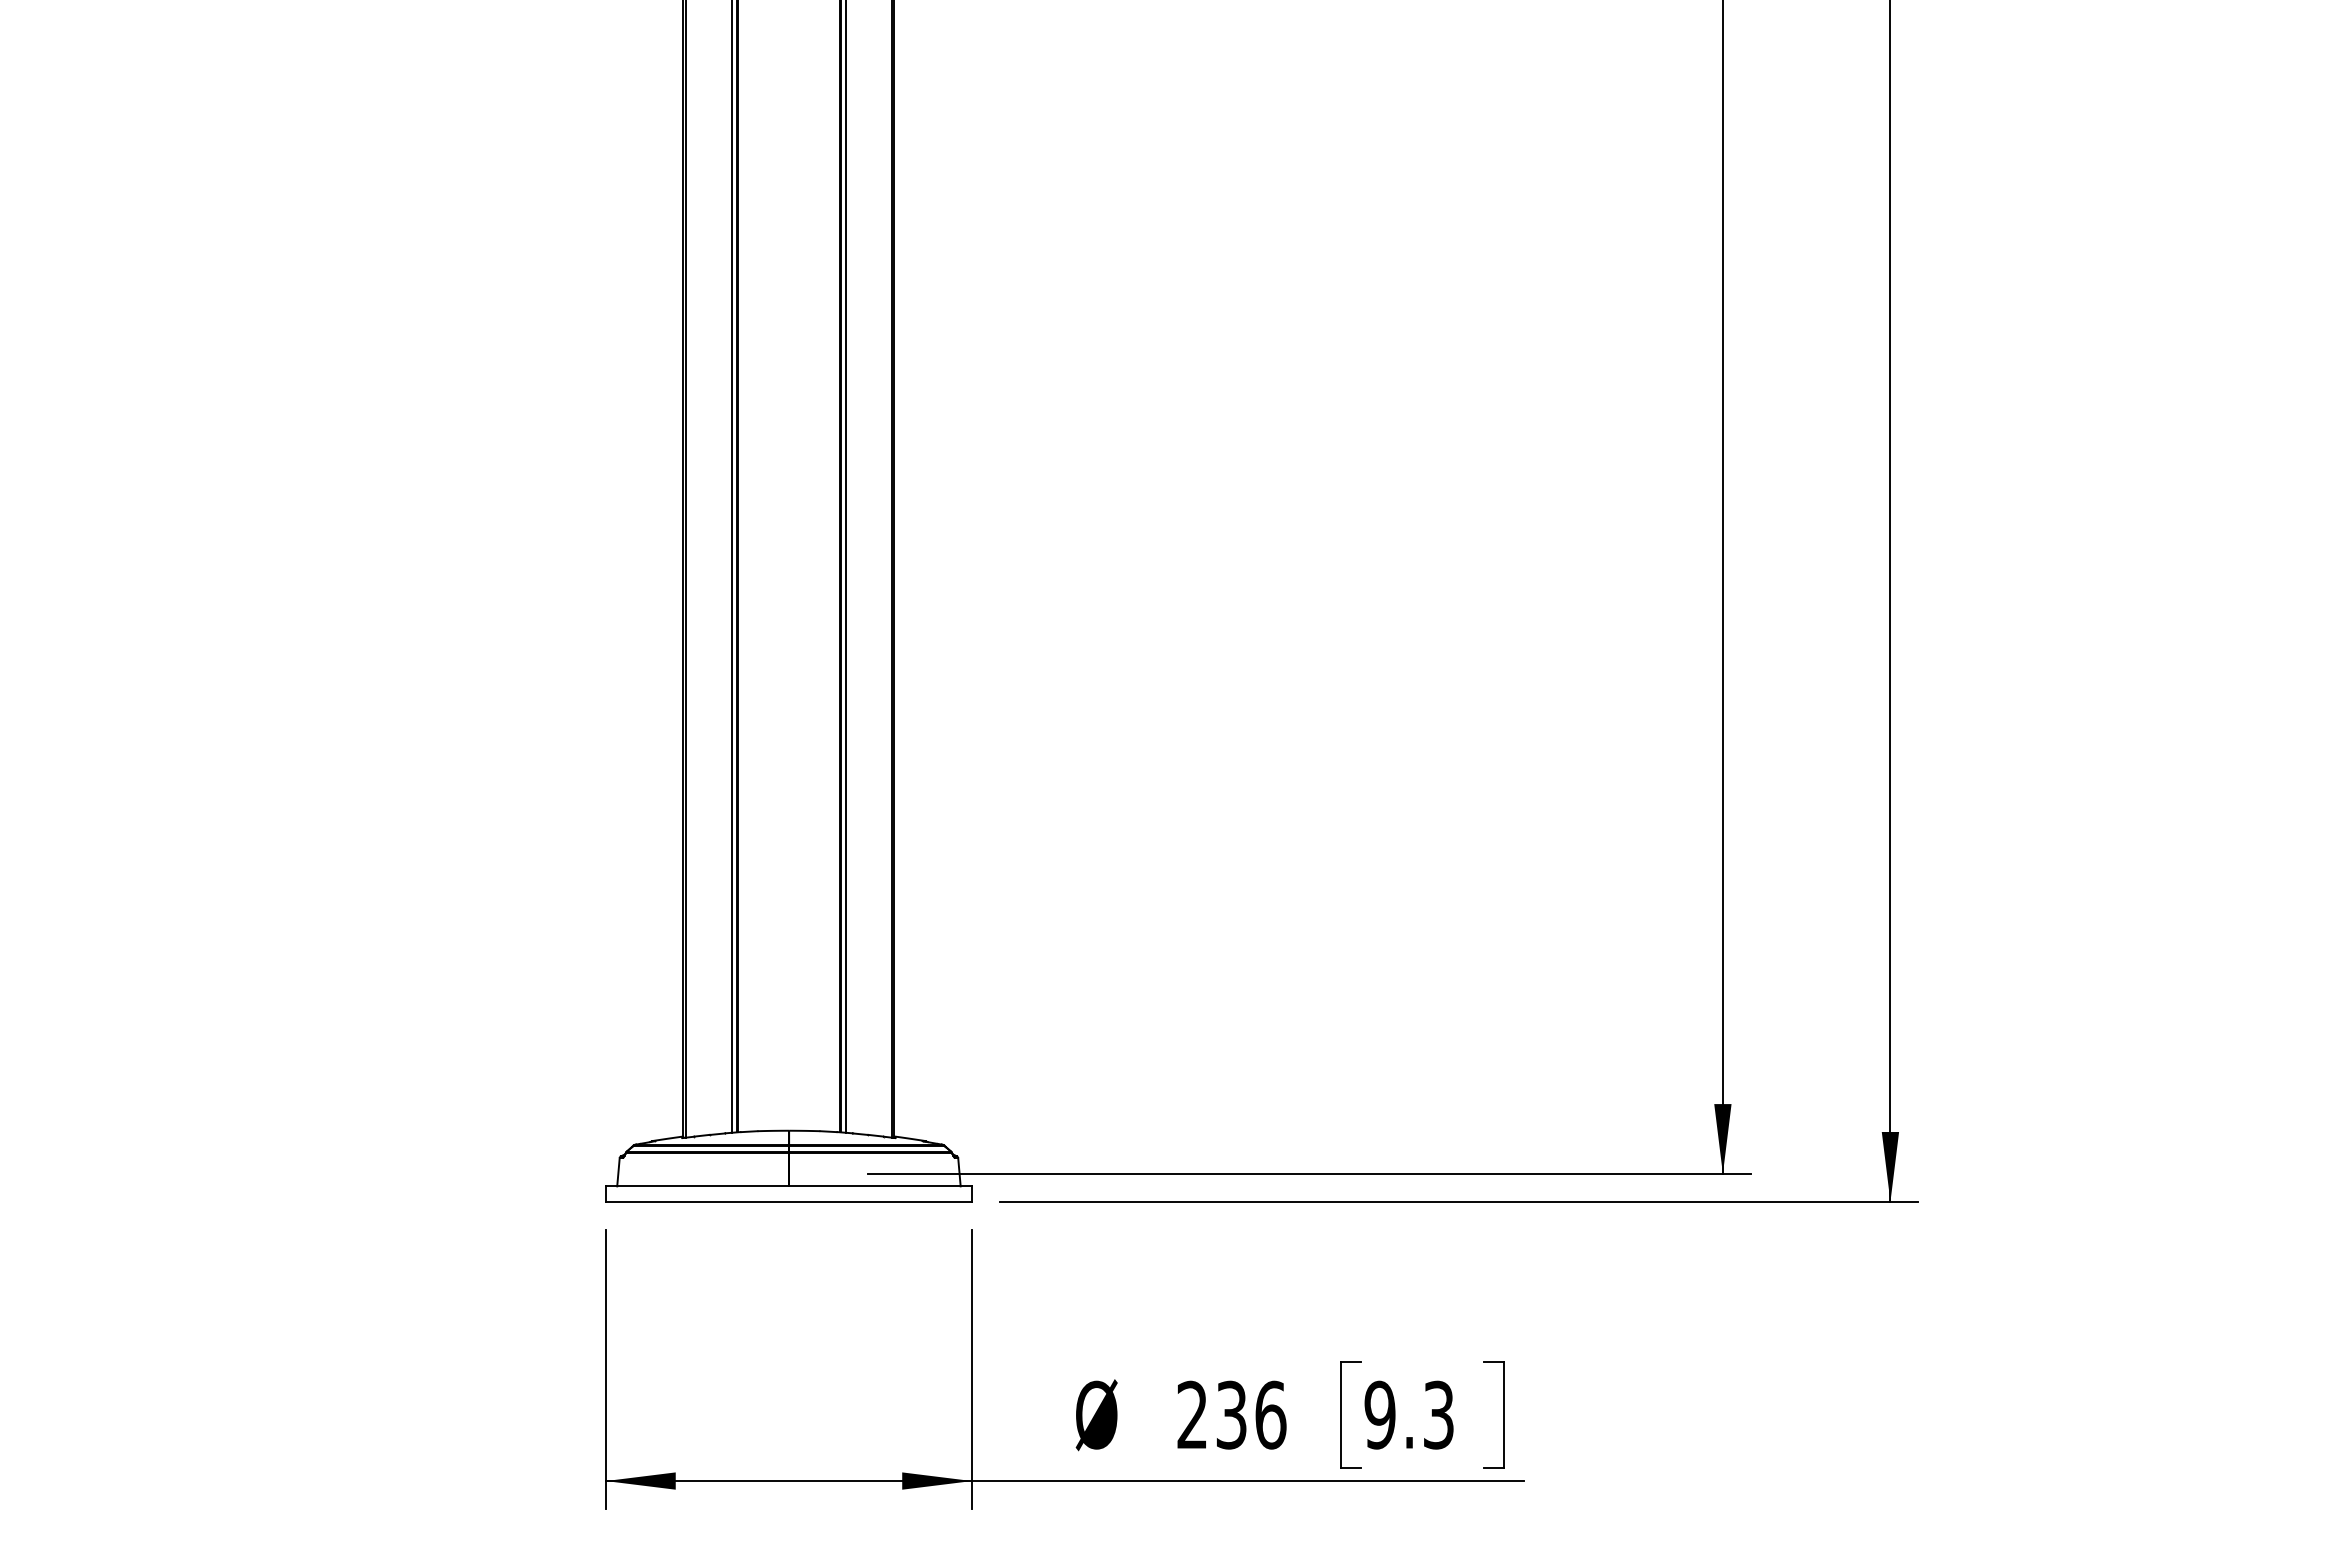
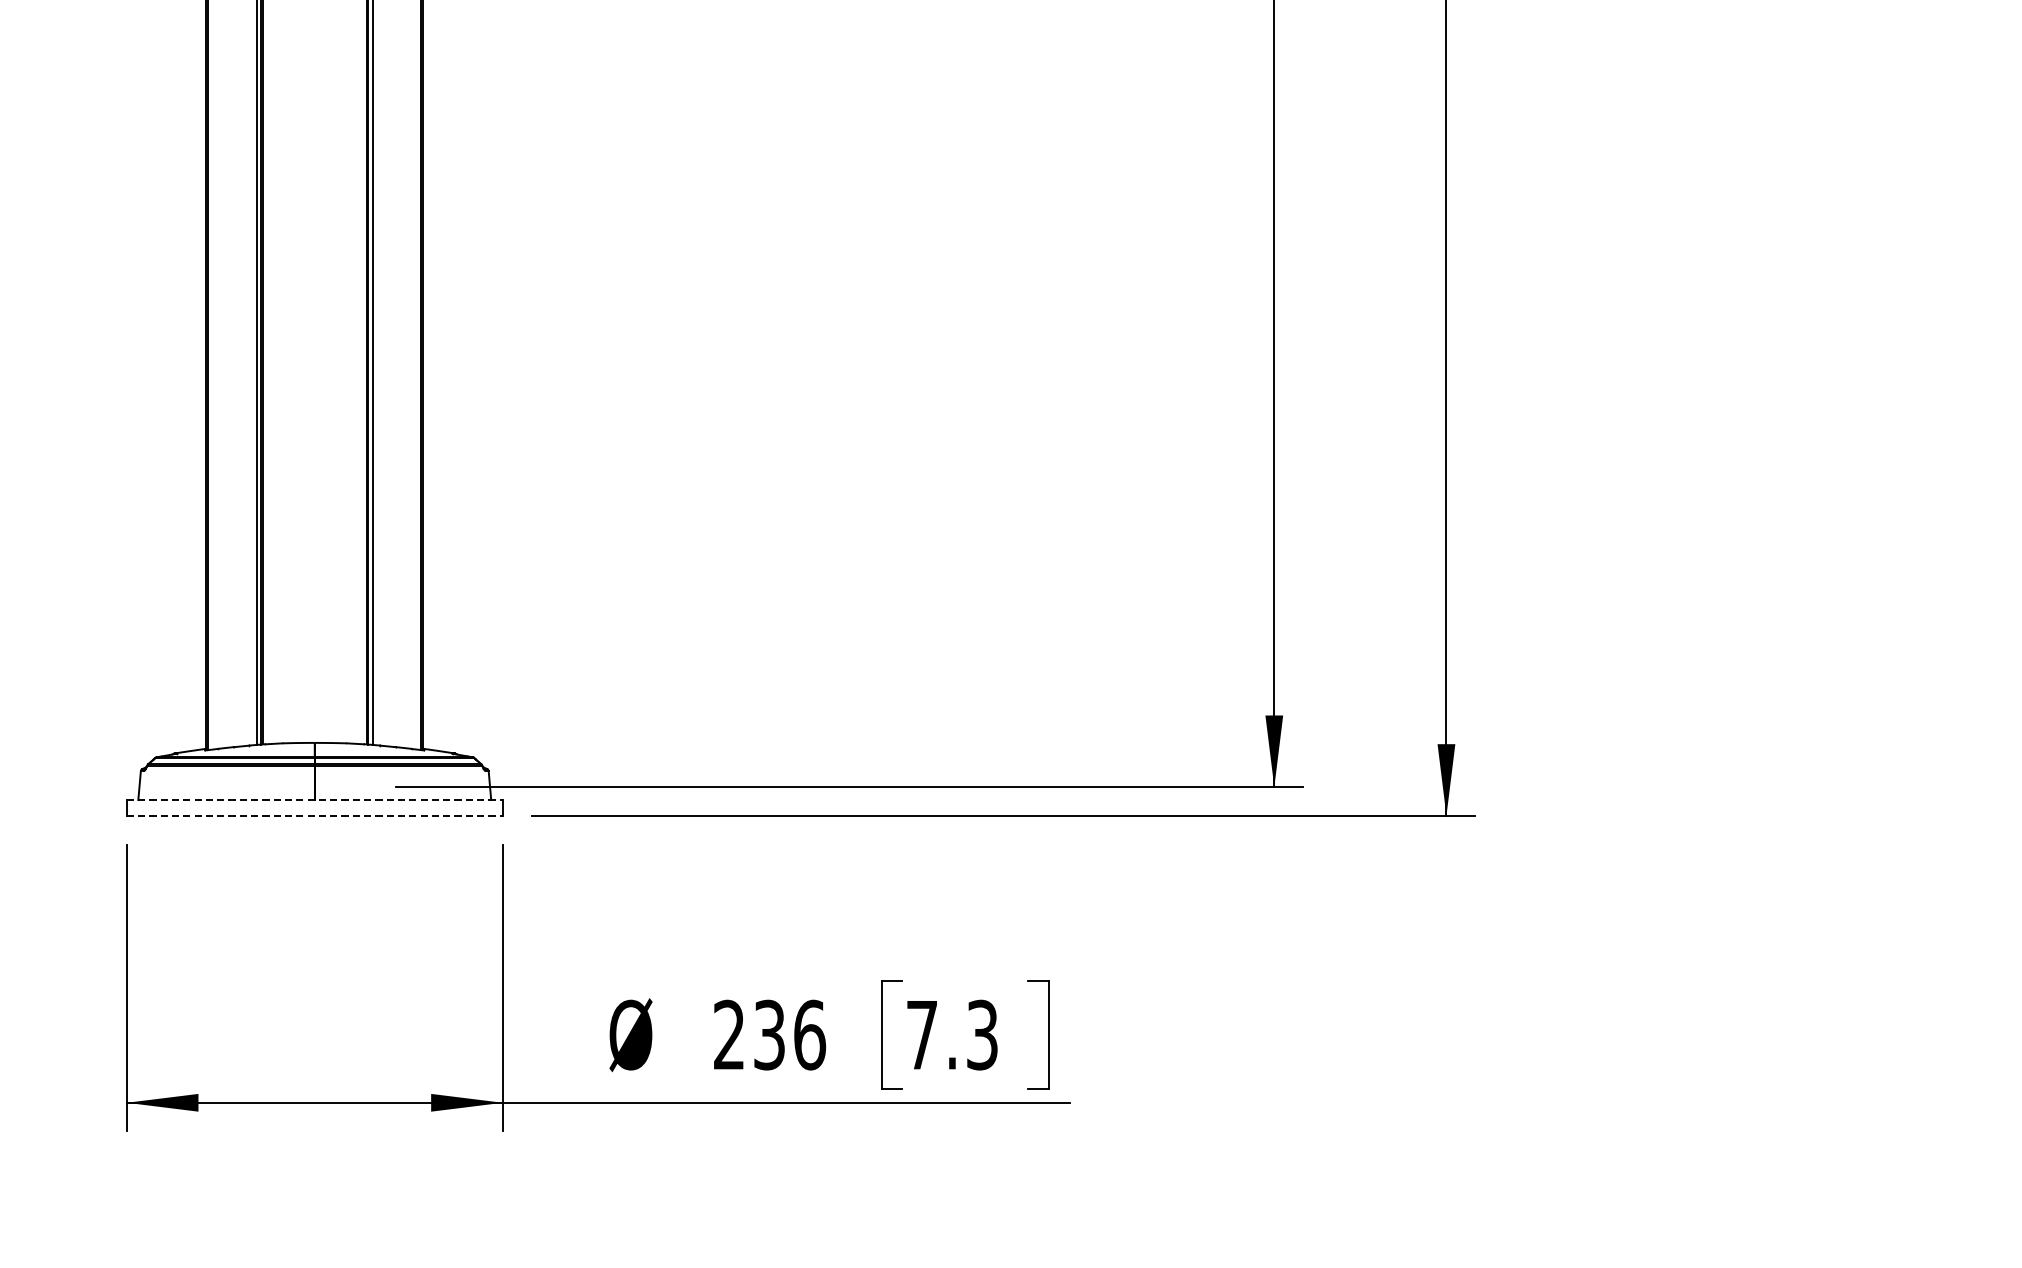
line: (789, 1186) -> (315, 800), solid -> dashed
line: (789, 1201) -> (315, 815), solid -> dashed
text: (1379, 1414) -> (921, 1034), 9.3 -> 7.3

